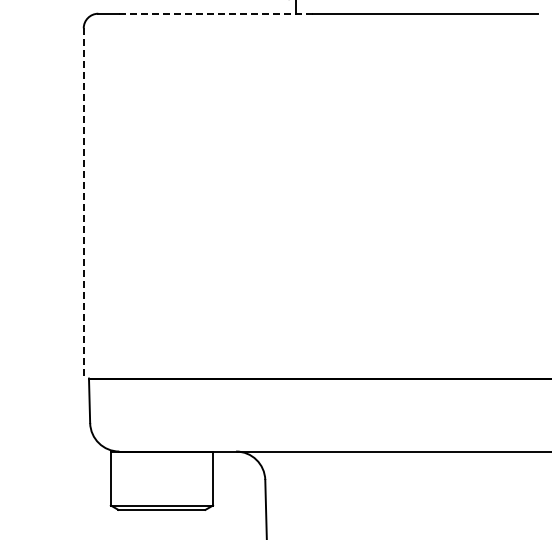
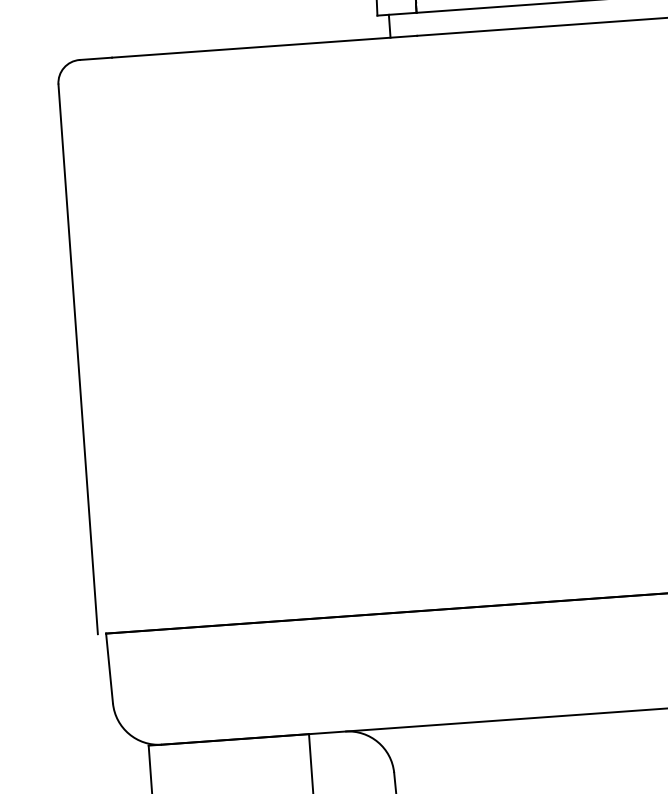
line: (216, 13) -> (265, 46), dashed -> solid
line: (83, 203) -> (77, 359), dashed -> solid

